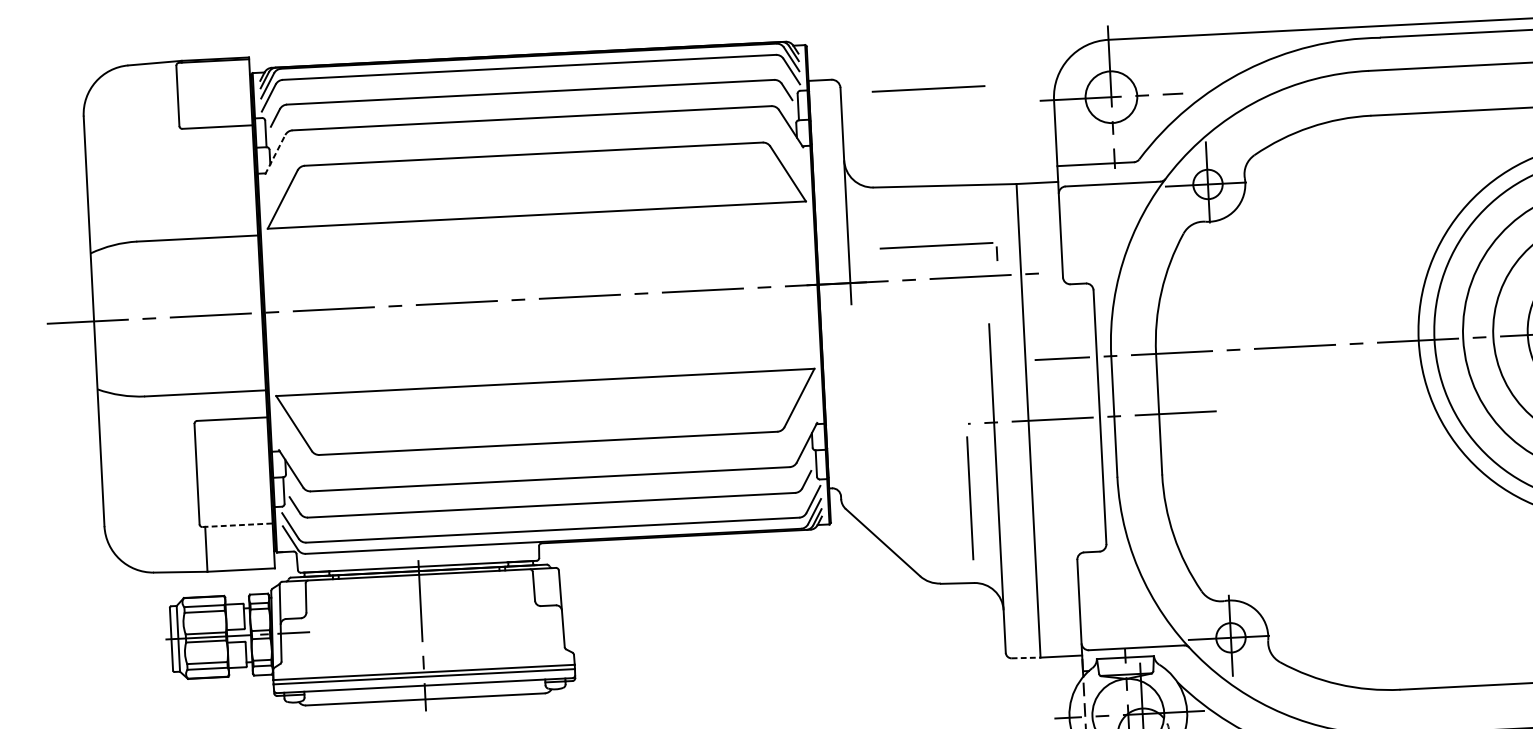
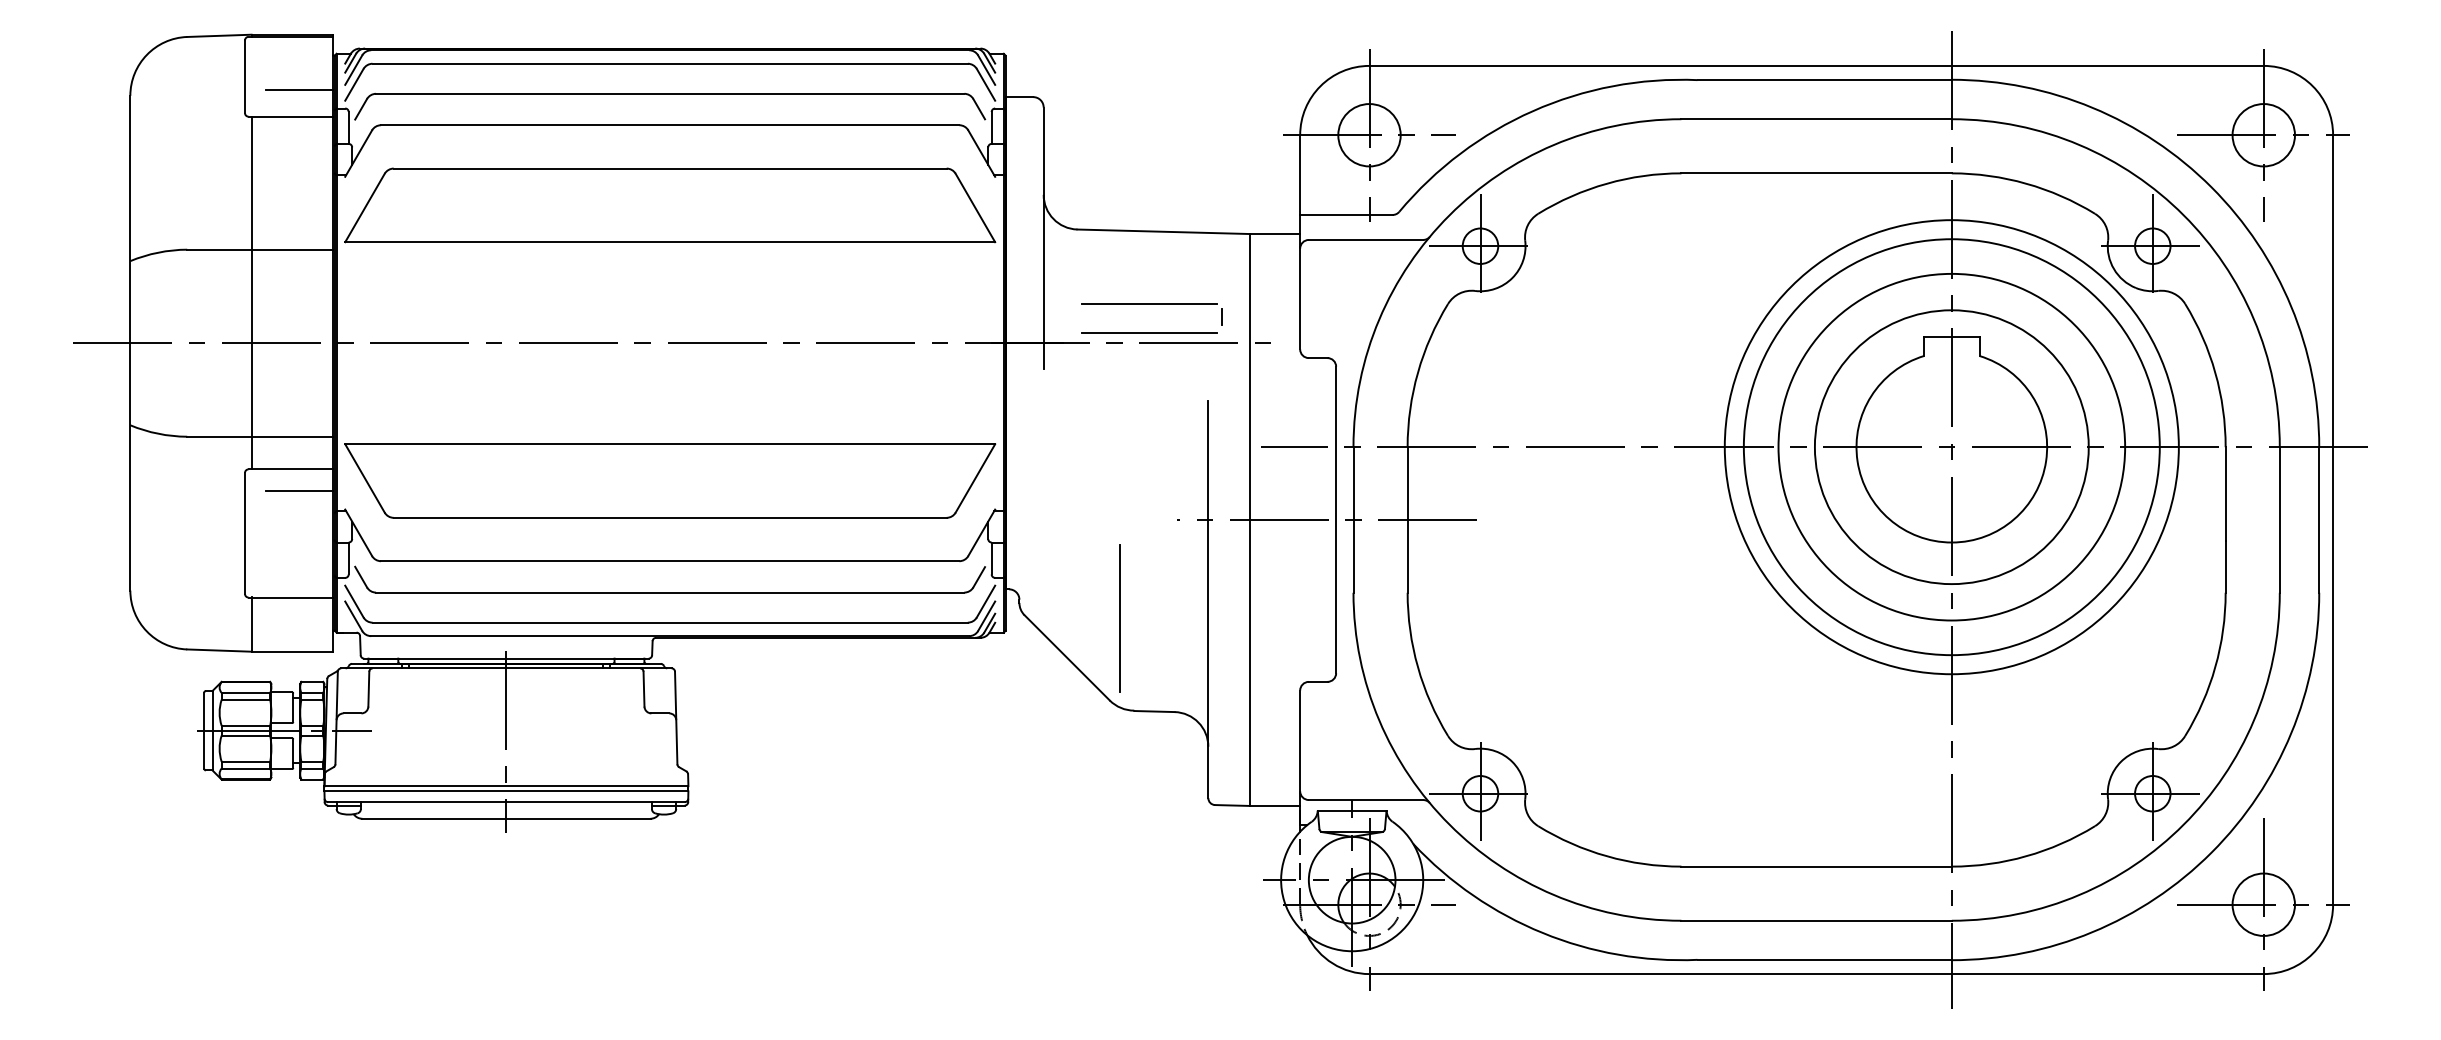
line: (928, 88) -> (1149, 332), moved
line: (223, 105) -> (299, 90), added
line: (275, 154) -> (358, 153), dashed -> solid
line: (192, 274) -> (251, 292), added
line: (240, 436) -> (299, 490), added
line: (969, 498) -> (1119, 618), moved
line: (238, 525) -> (291, 597), dashed -> solid
line: (1026, 657) -> (1233, 805), dashed -> solid

